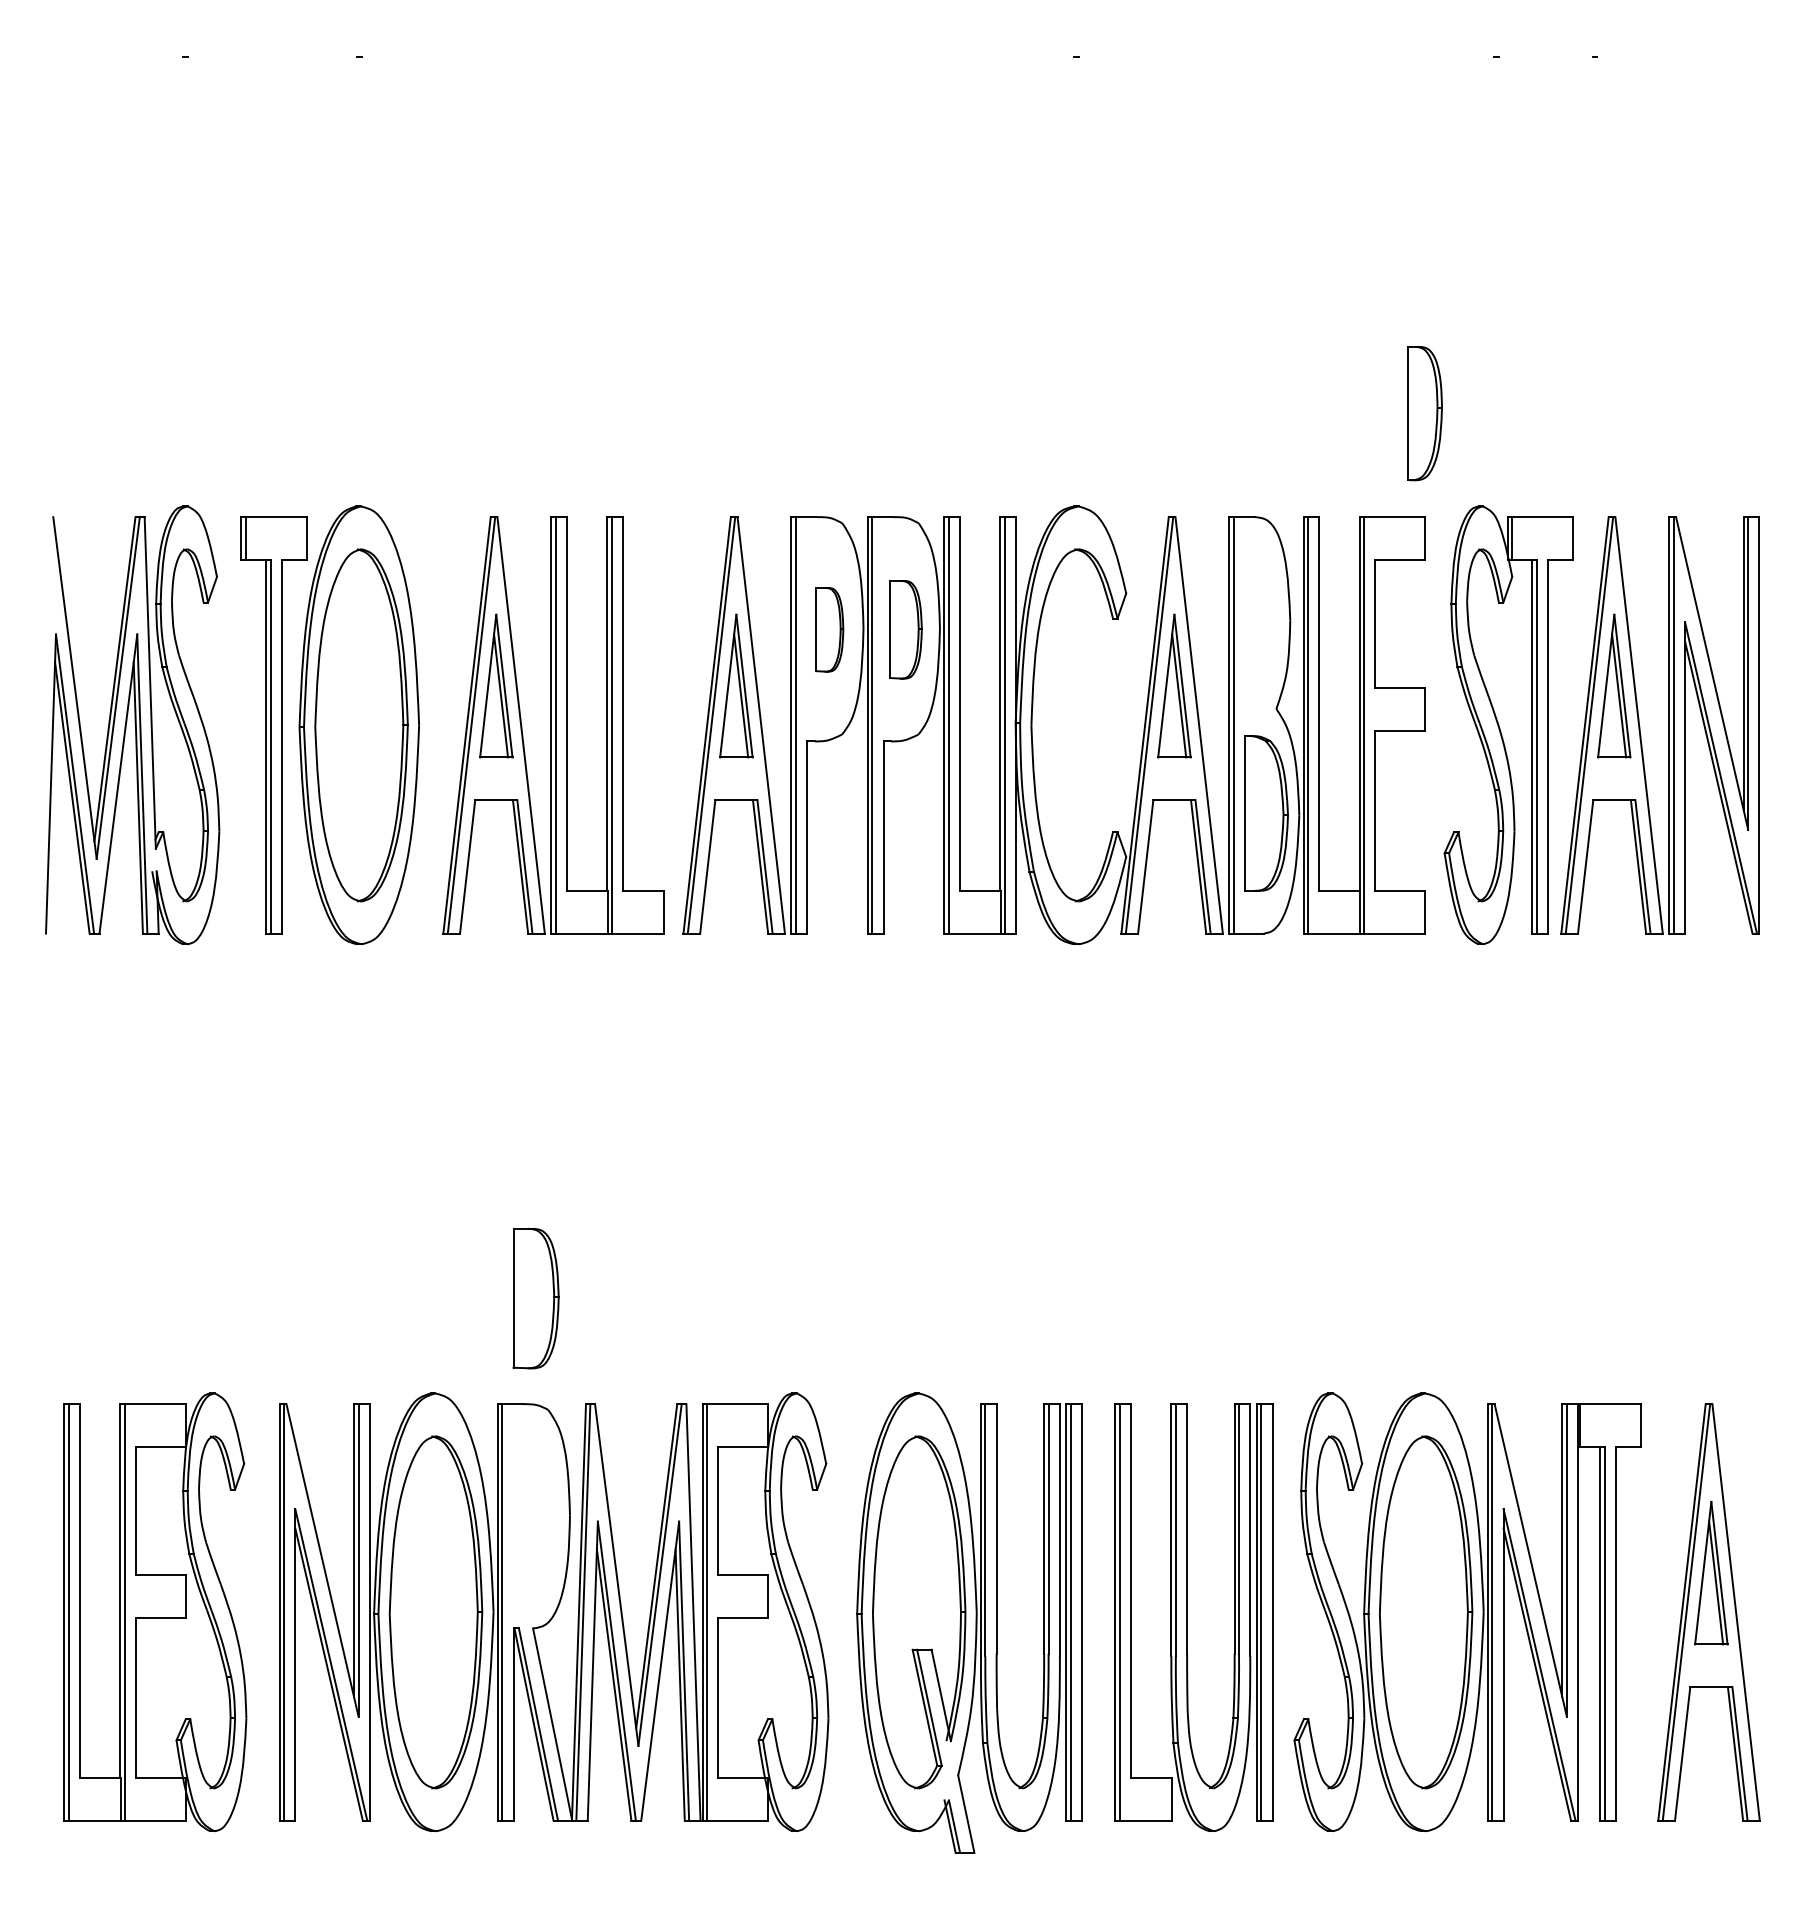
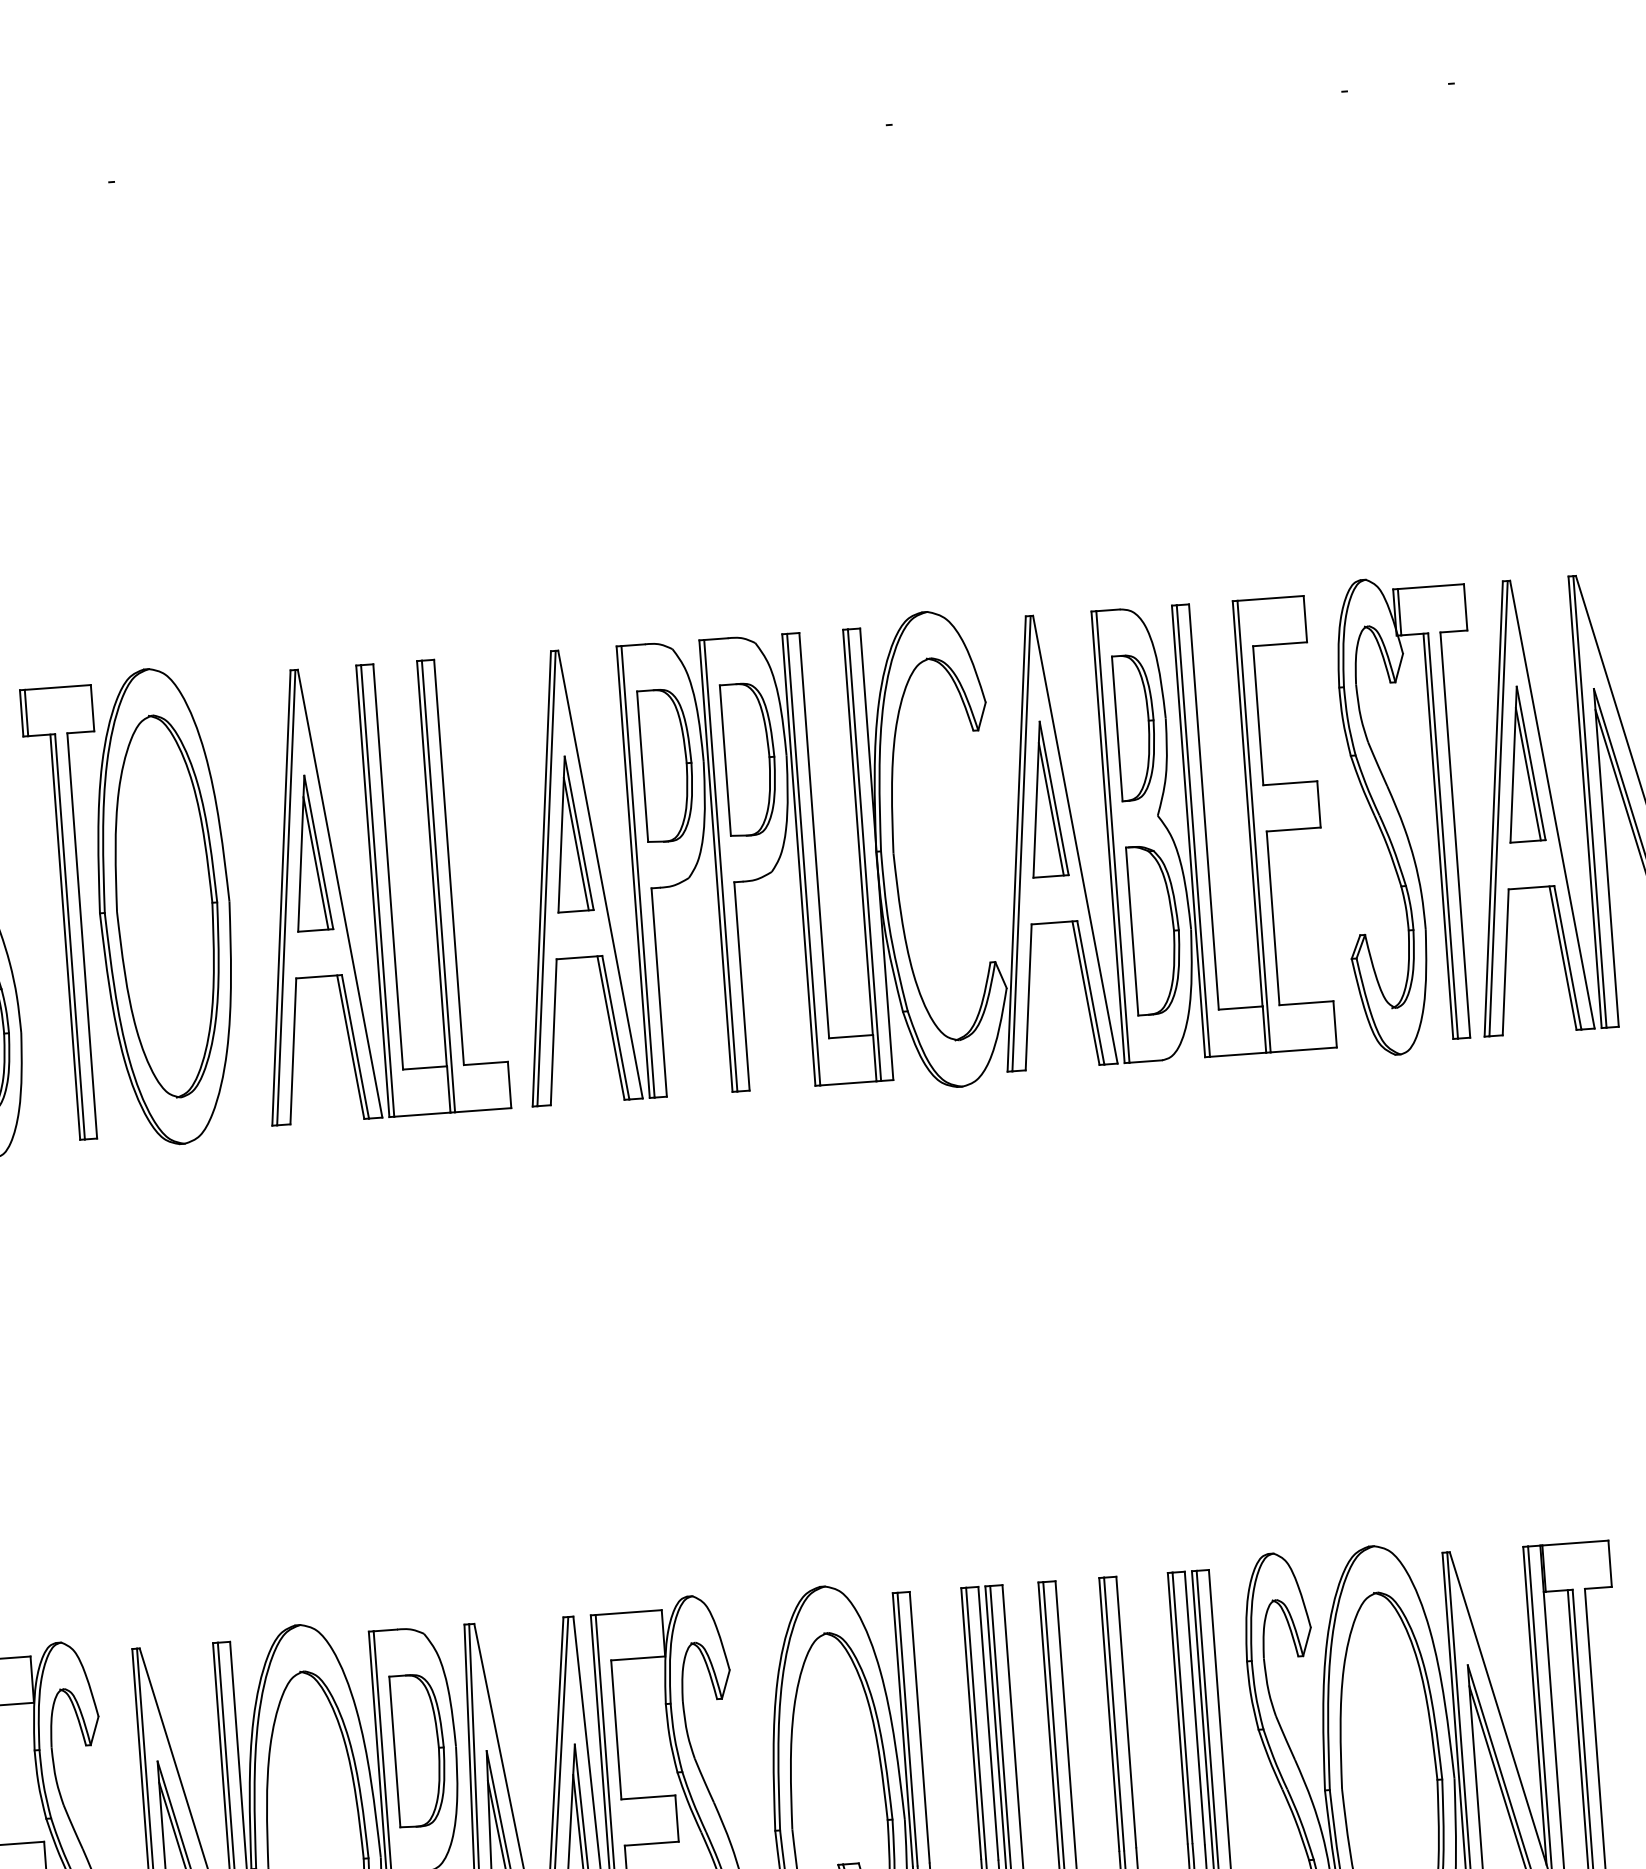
part: (1424, 413) -> (1135, 727), moved
part: (829, 629) -> (666, 765), size x1.67
part: (905, 629) -> (749, 759), size x1.43
part: (535, 1298) -> (418, 1750), moved

